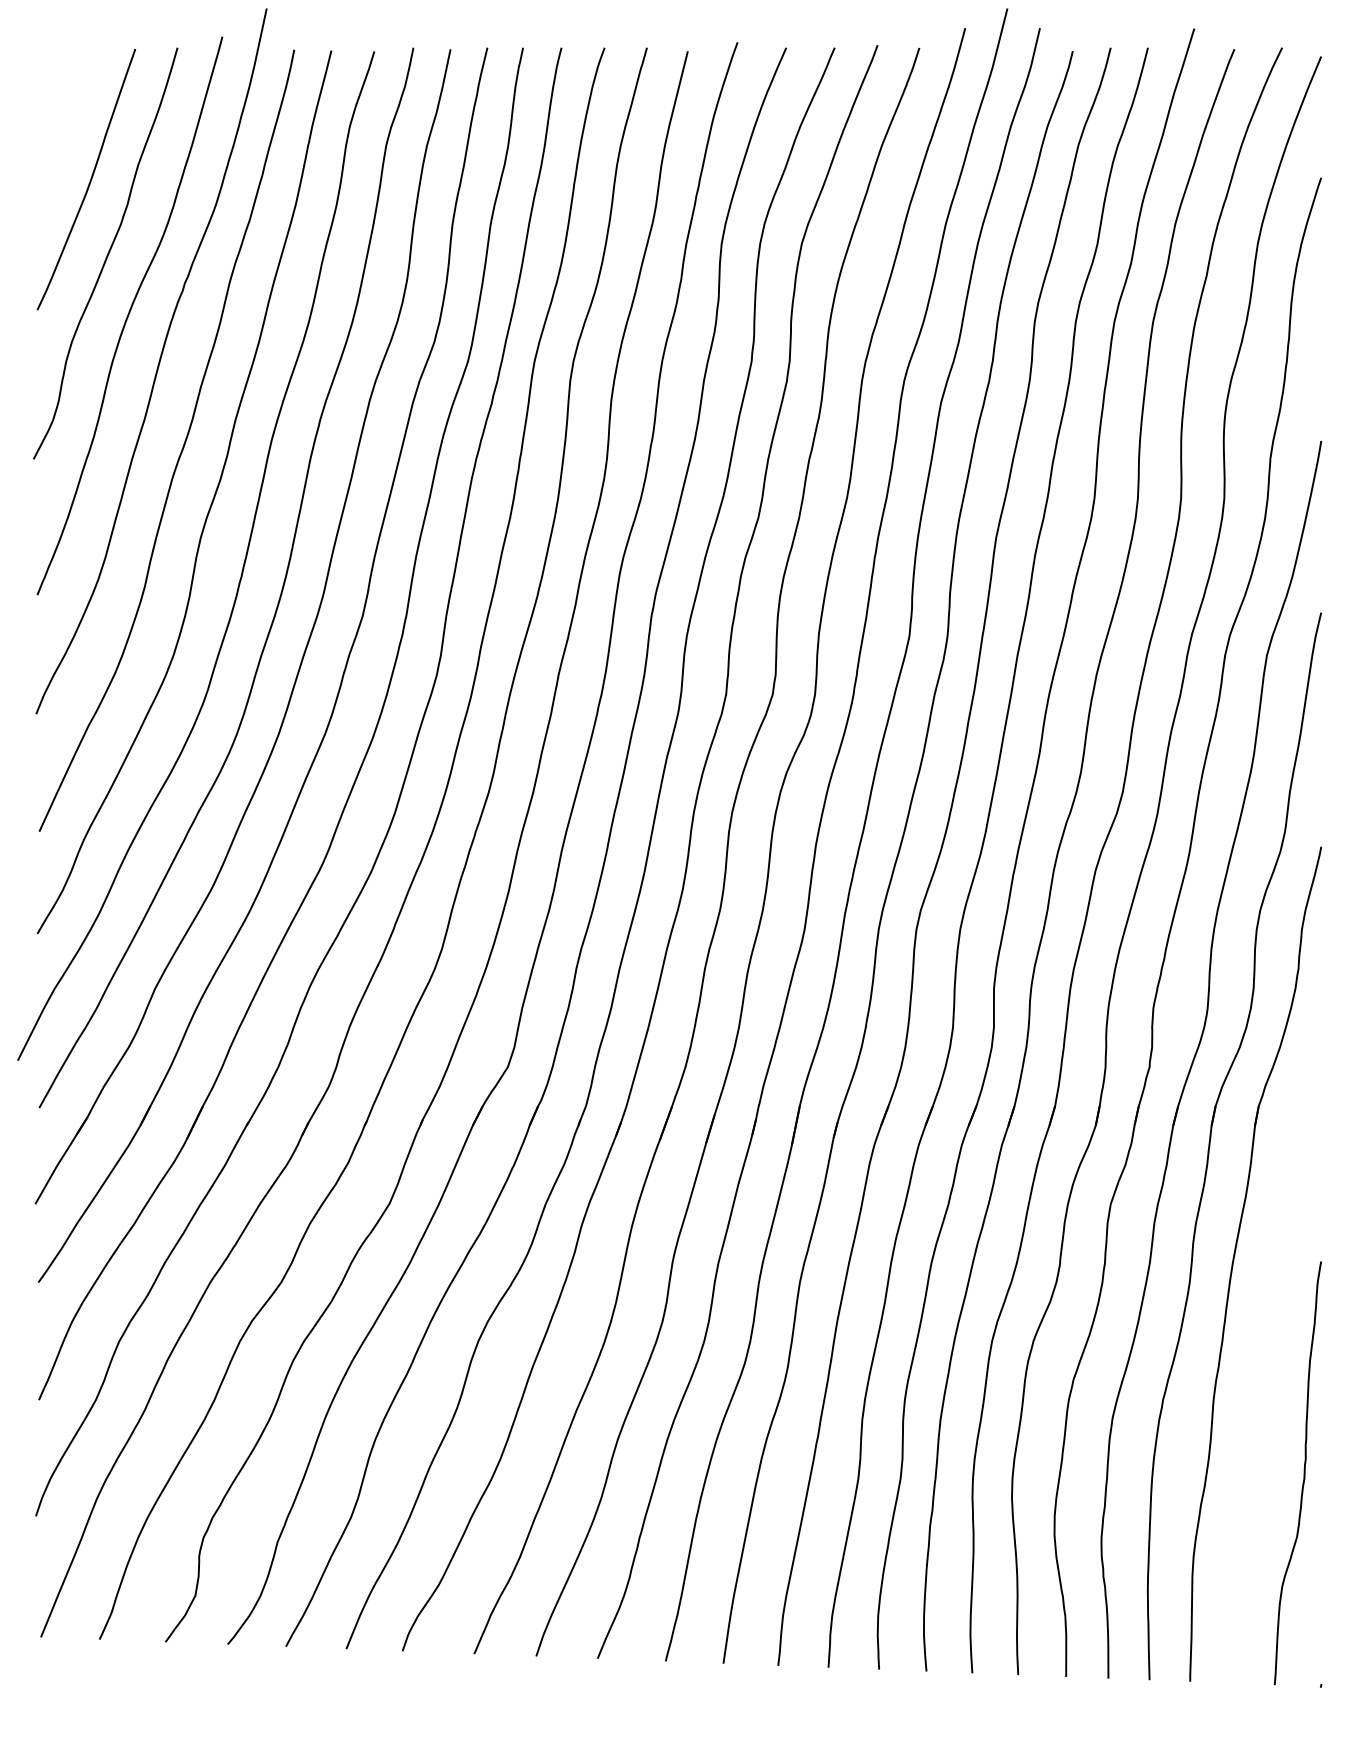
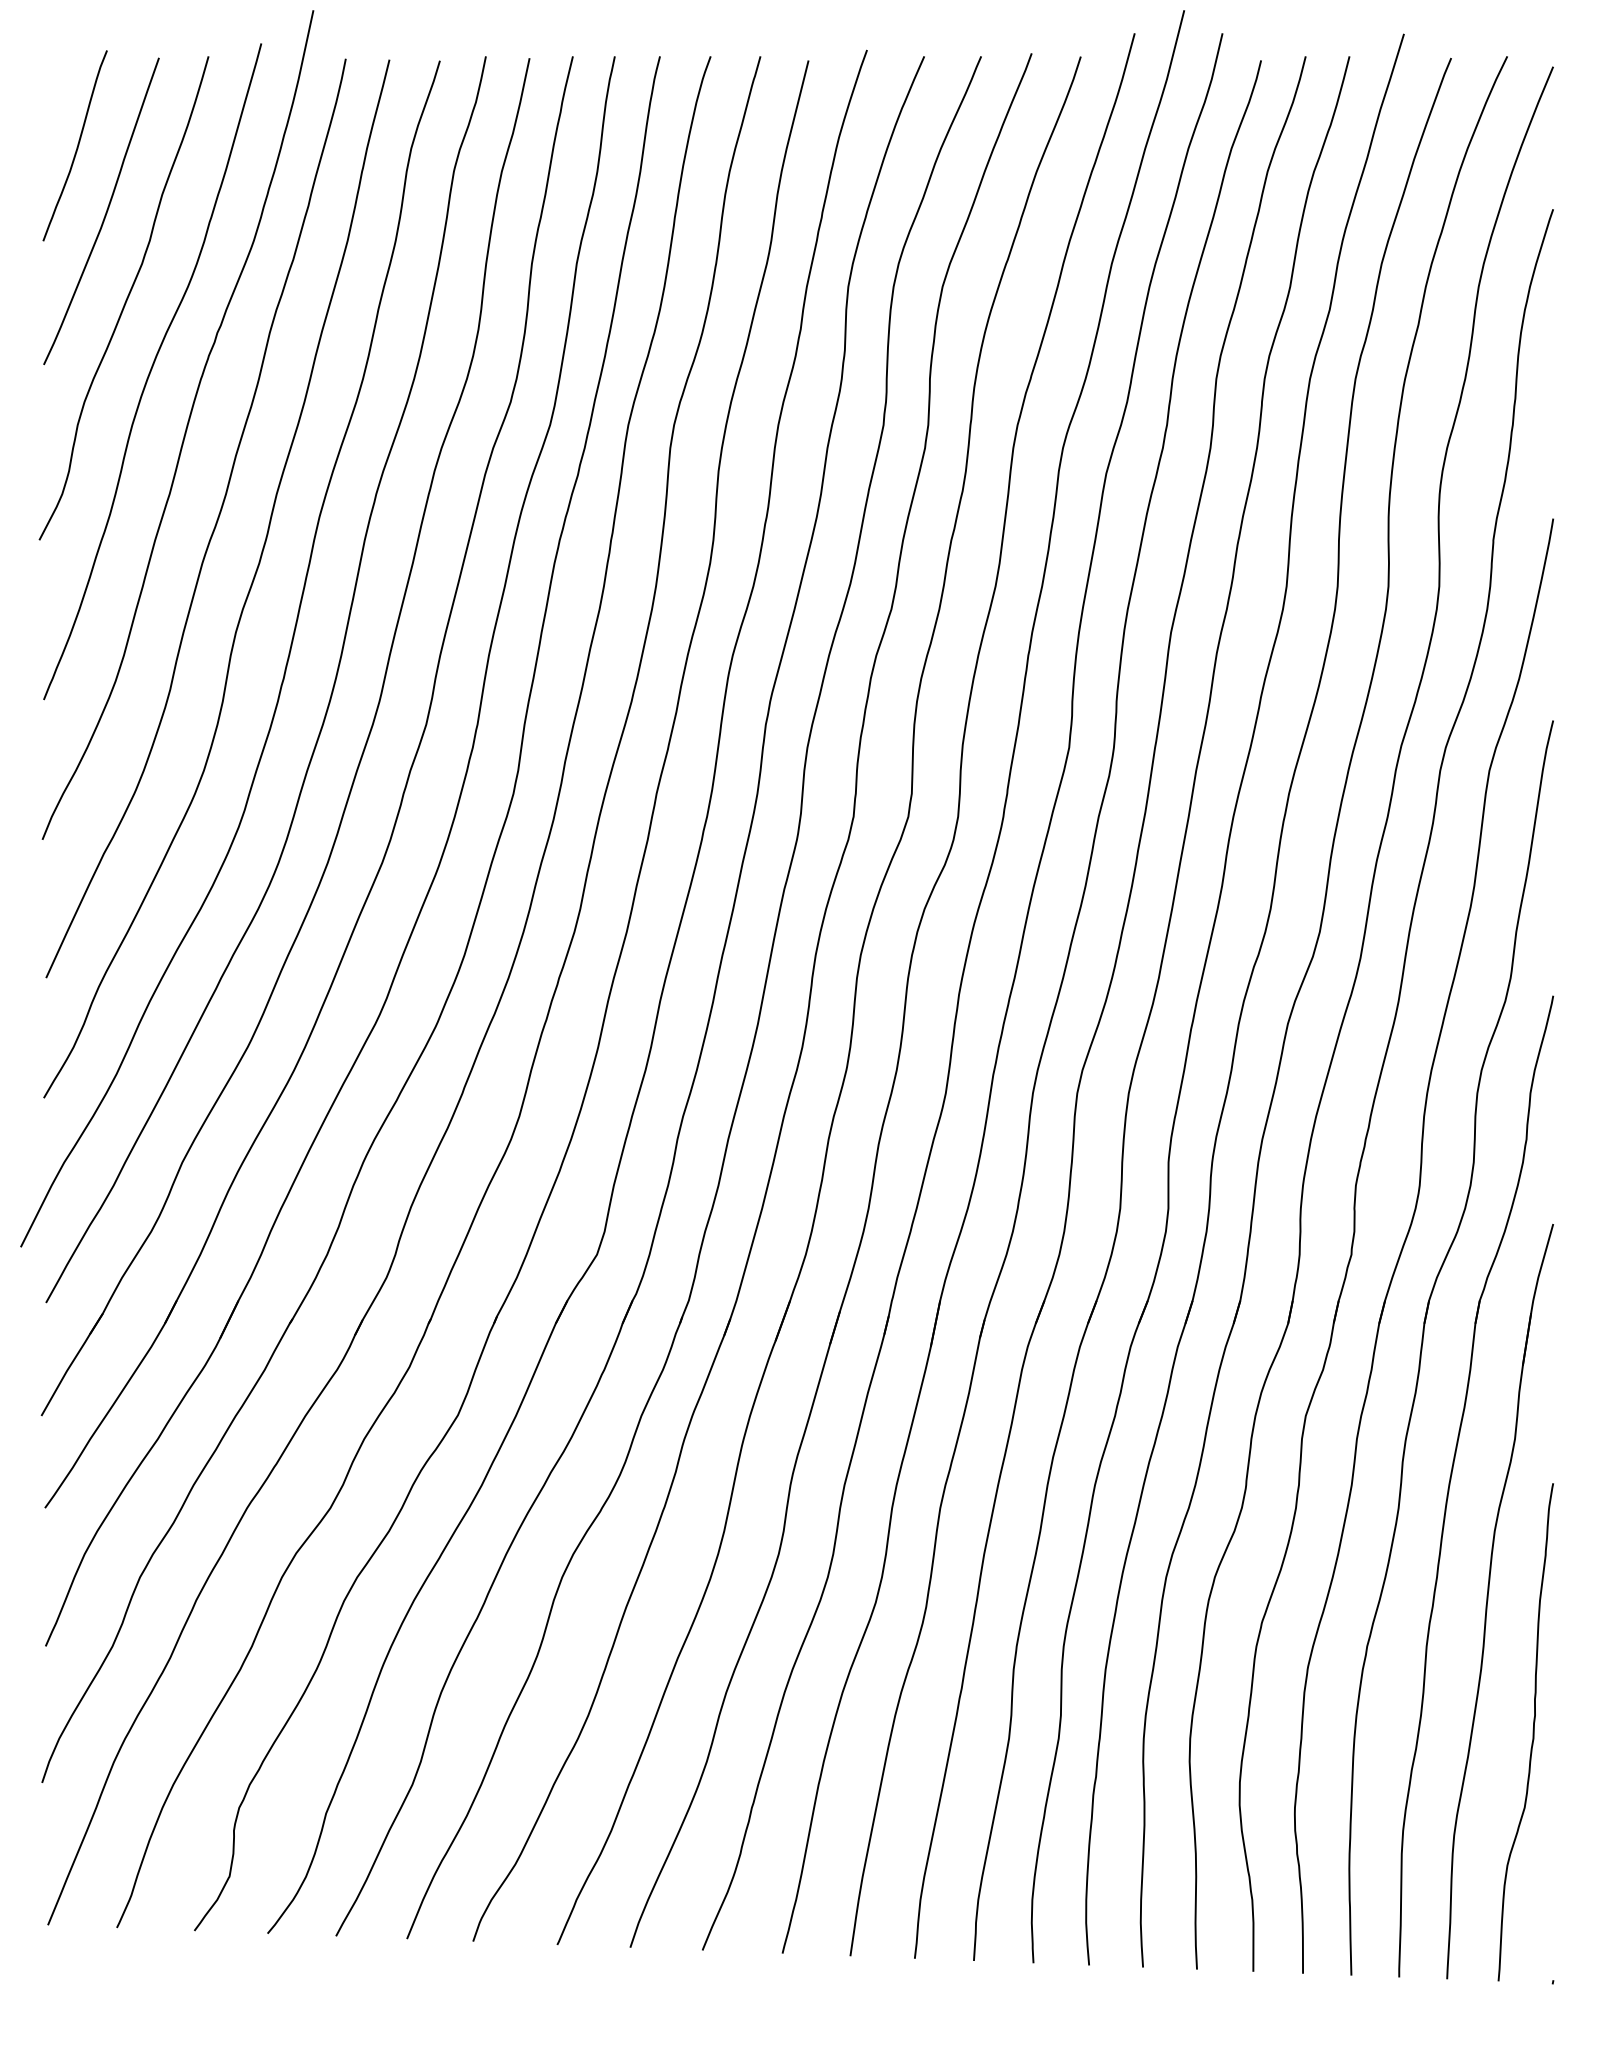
curve: (65, 123) -> (76, 145), added
part: (1266, 1360) -> (1488, 1599), added

